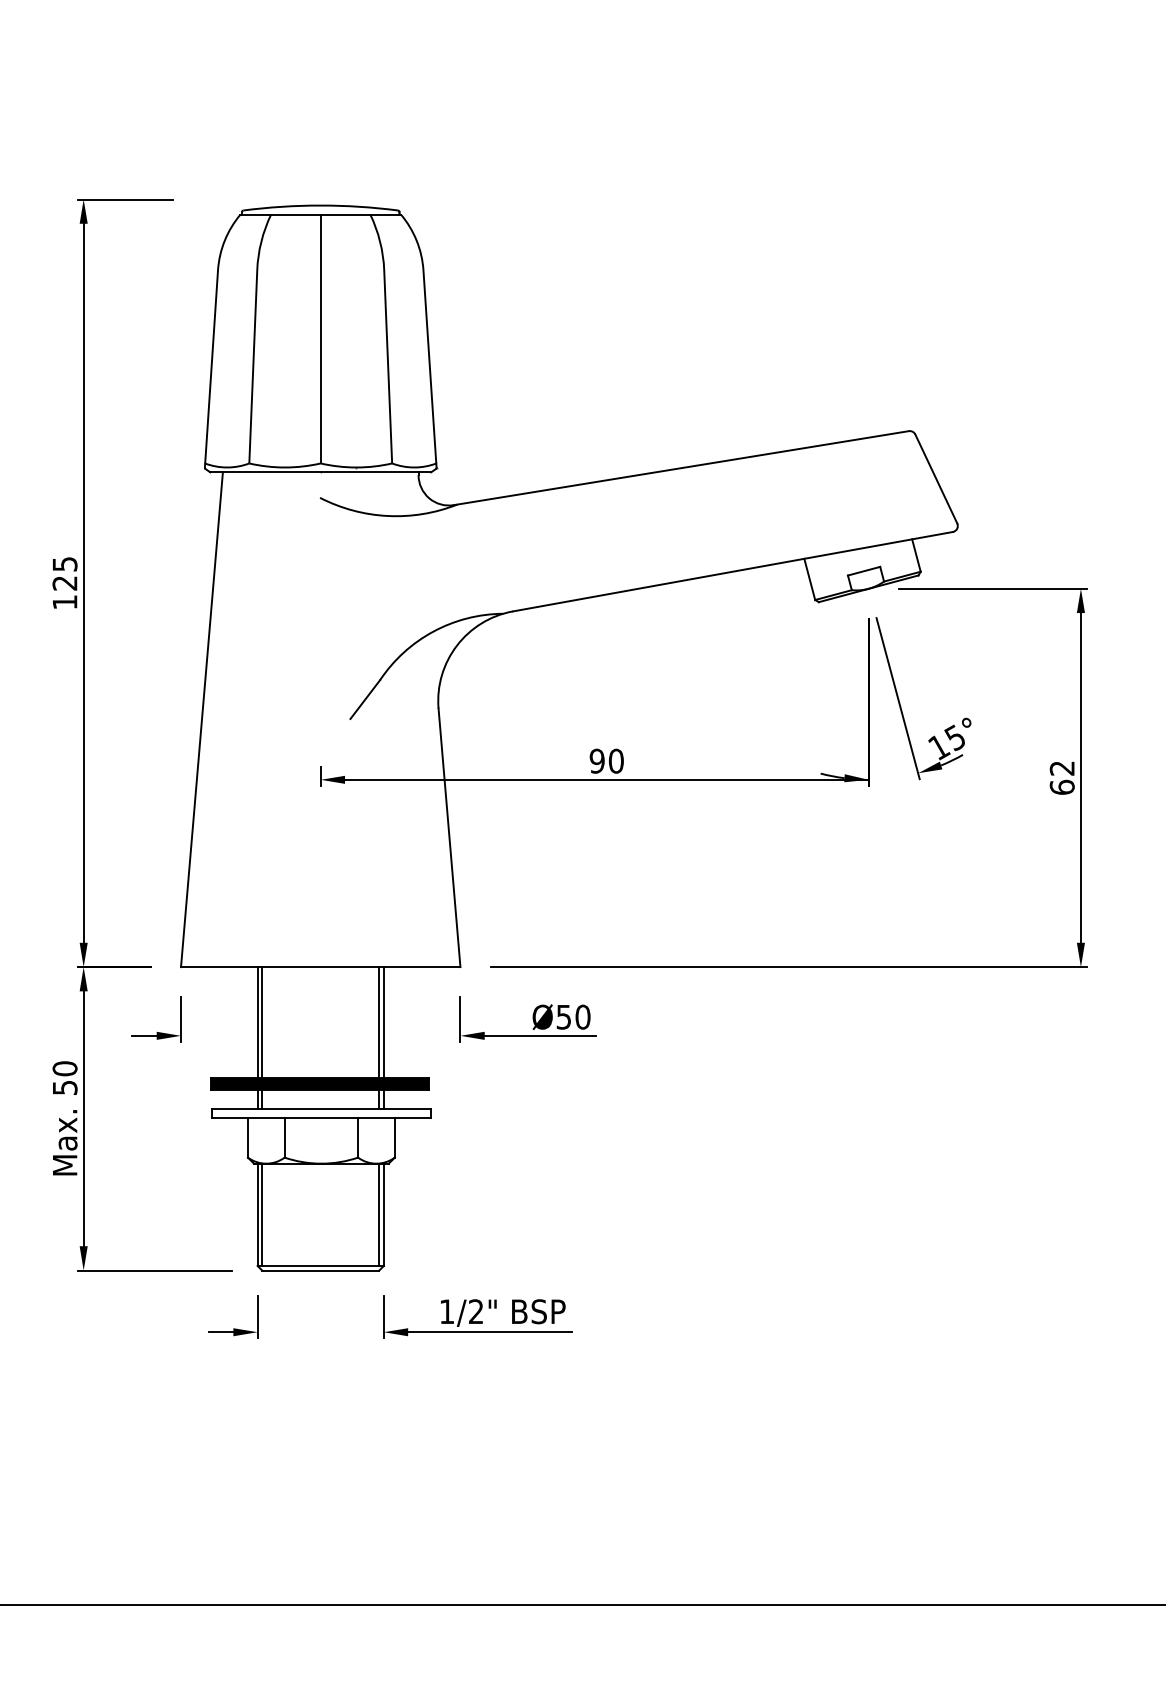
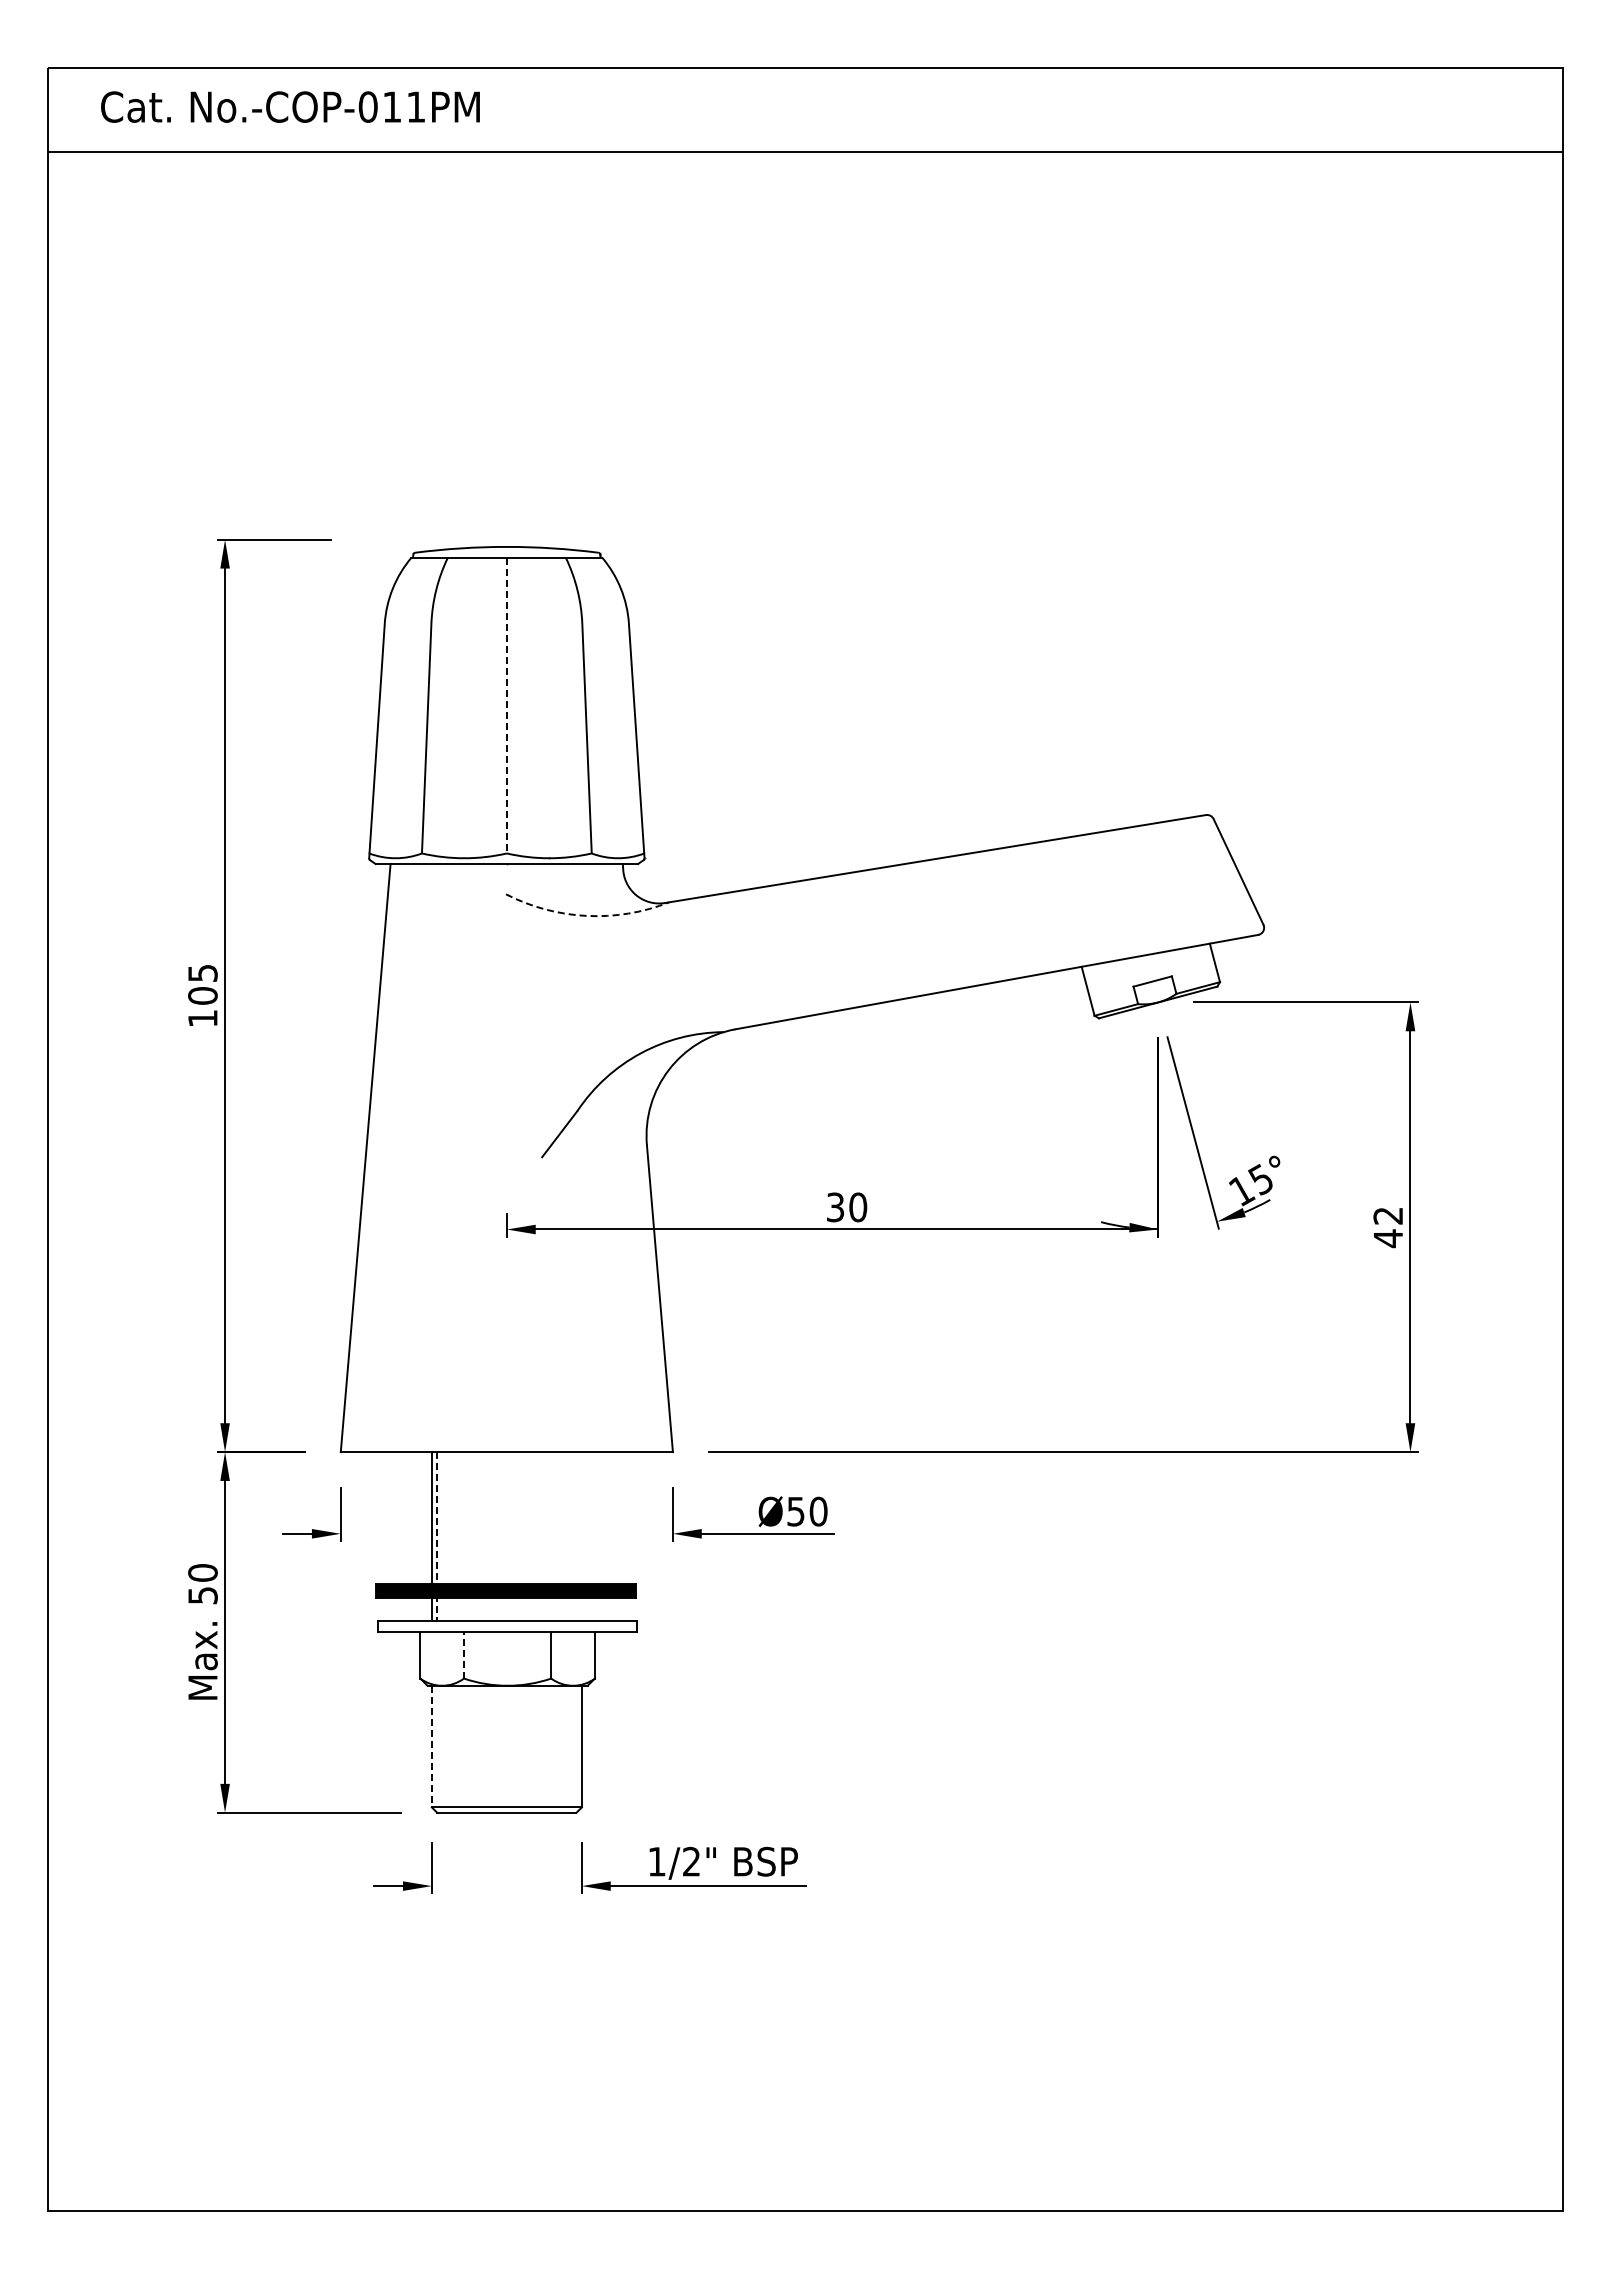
line: (320, 338) -> (506, 705), solid -> dashed
arc: (387, 515) -> (586, 915), solid -> dashed
text: (64, 582) -> (202, 995), 125 -> 105
text: (597, 761) -> (835, 1207), 90 -> 30
text: (1062, 787) -> (1388, 1238), 62 -> 42
line: (262, 1038) -> (437, 1536), solid -> dashed
line: (379, 1038) -> (576, 1536), removed
line: (383, 1038) -> (581, 1536), removed
line: (284, 1137) -> (463, 1654), solid -> dashed
line: (257, 1214) -> (431, 1746), solid -> dashed
line: (262, 1214) -> (437, 1746), removed
line: (379, 1214) -> (576, 1746), removed

